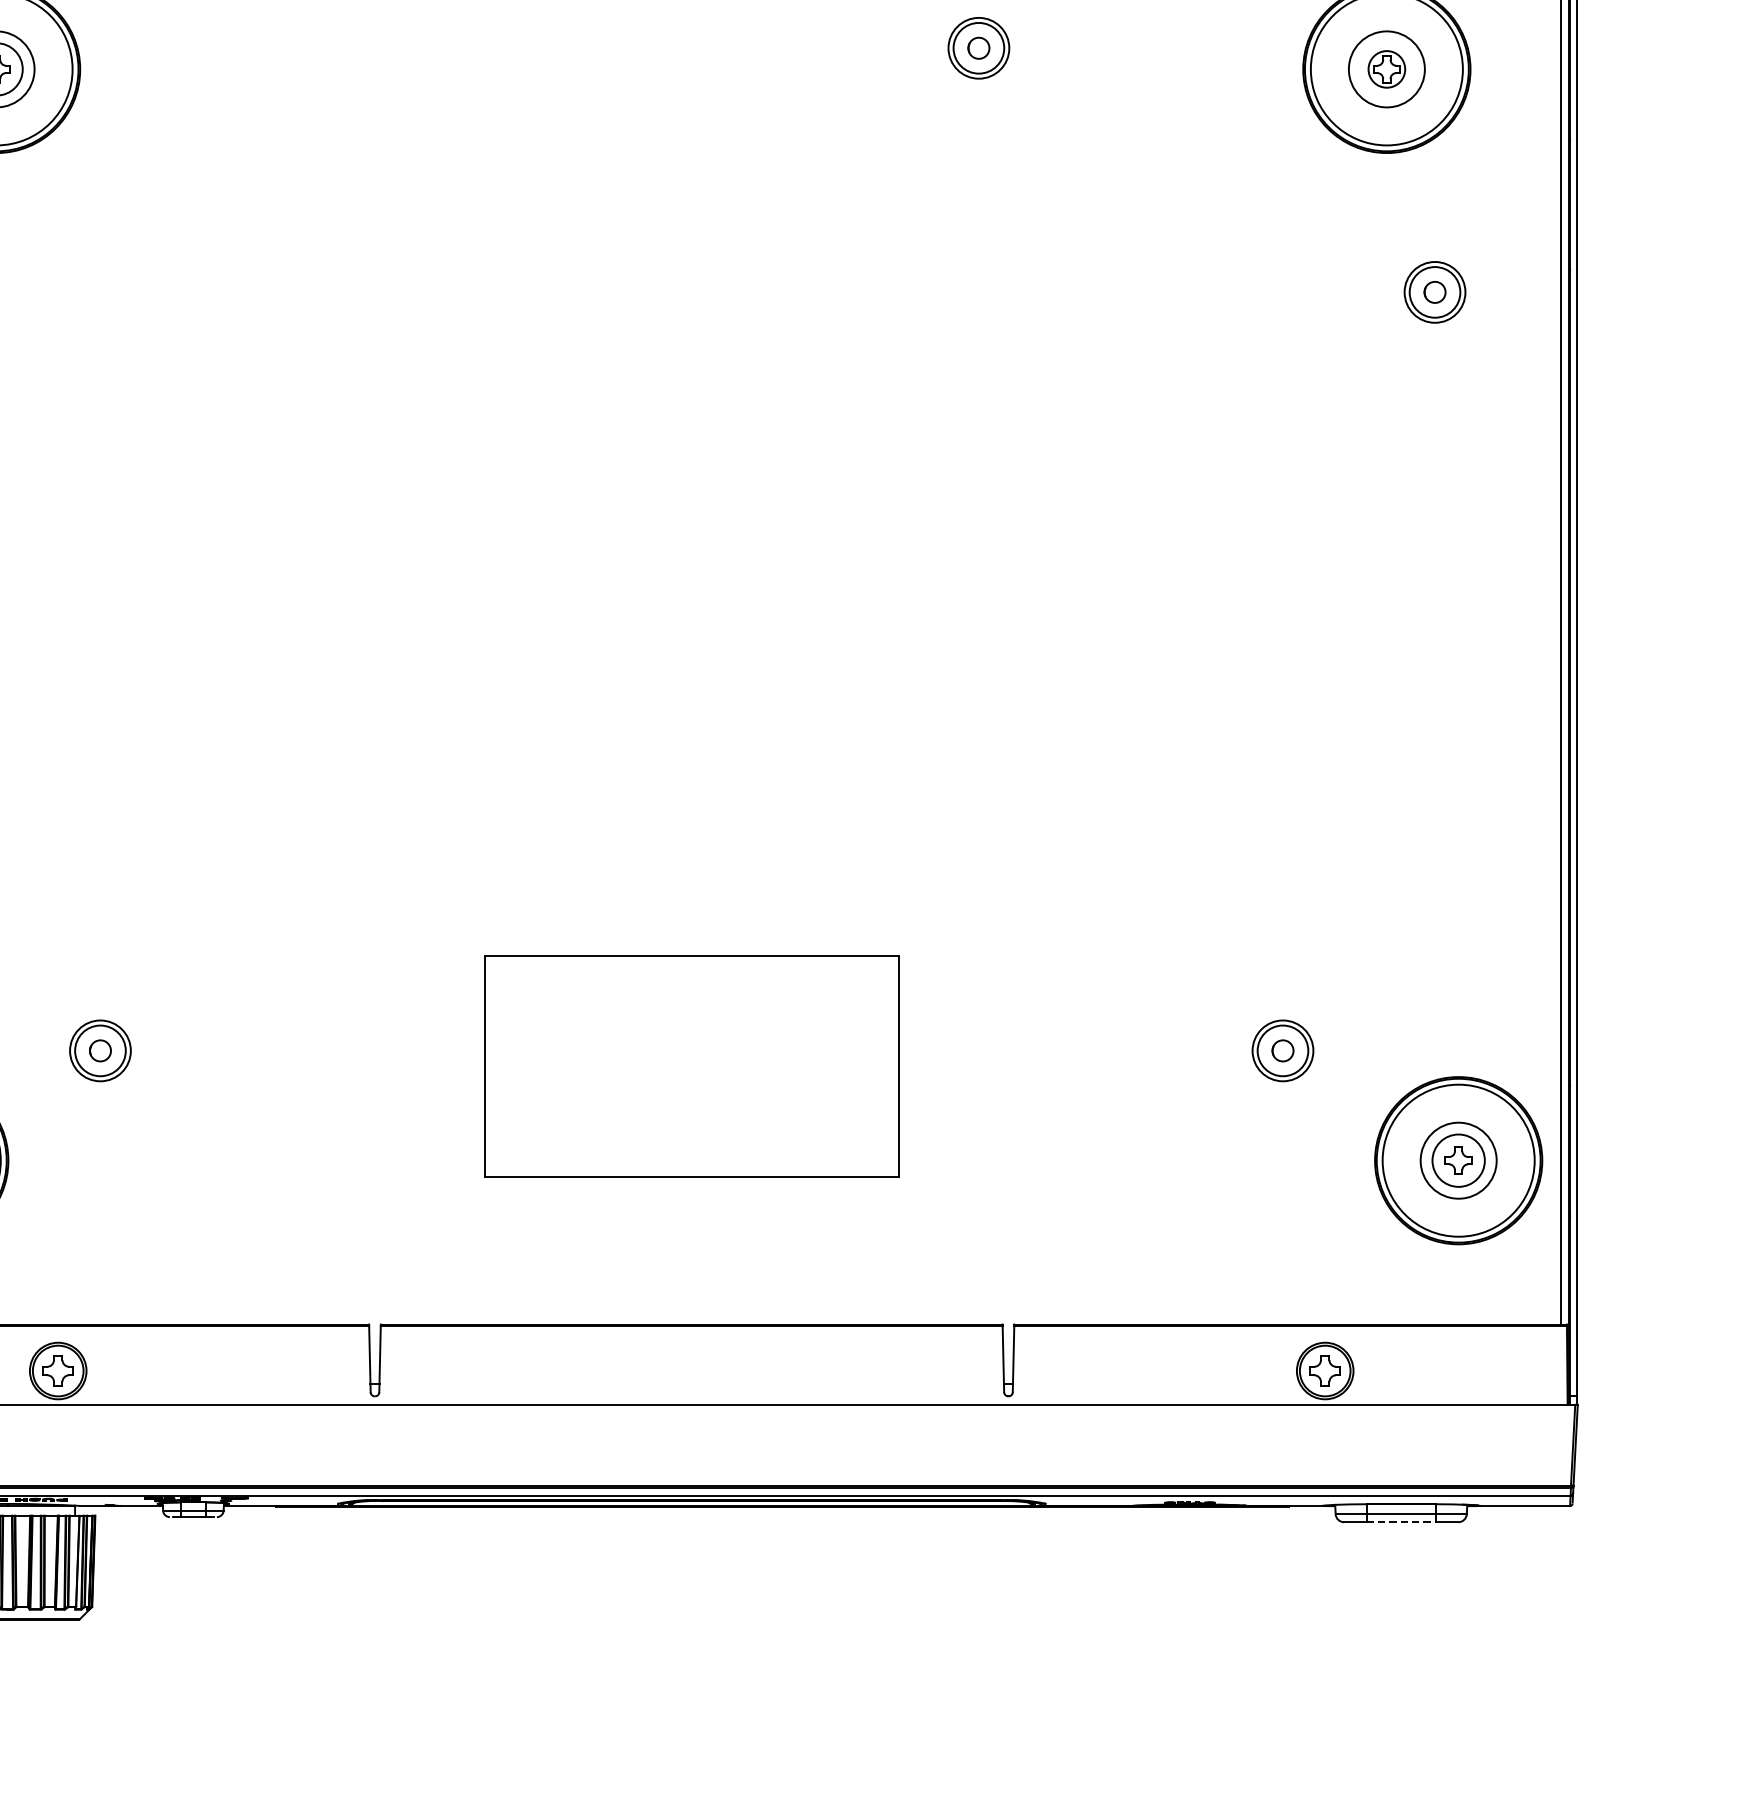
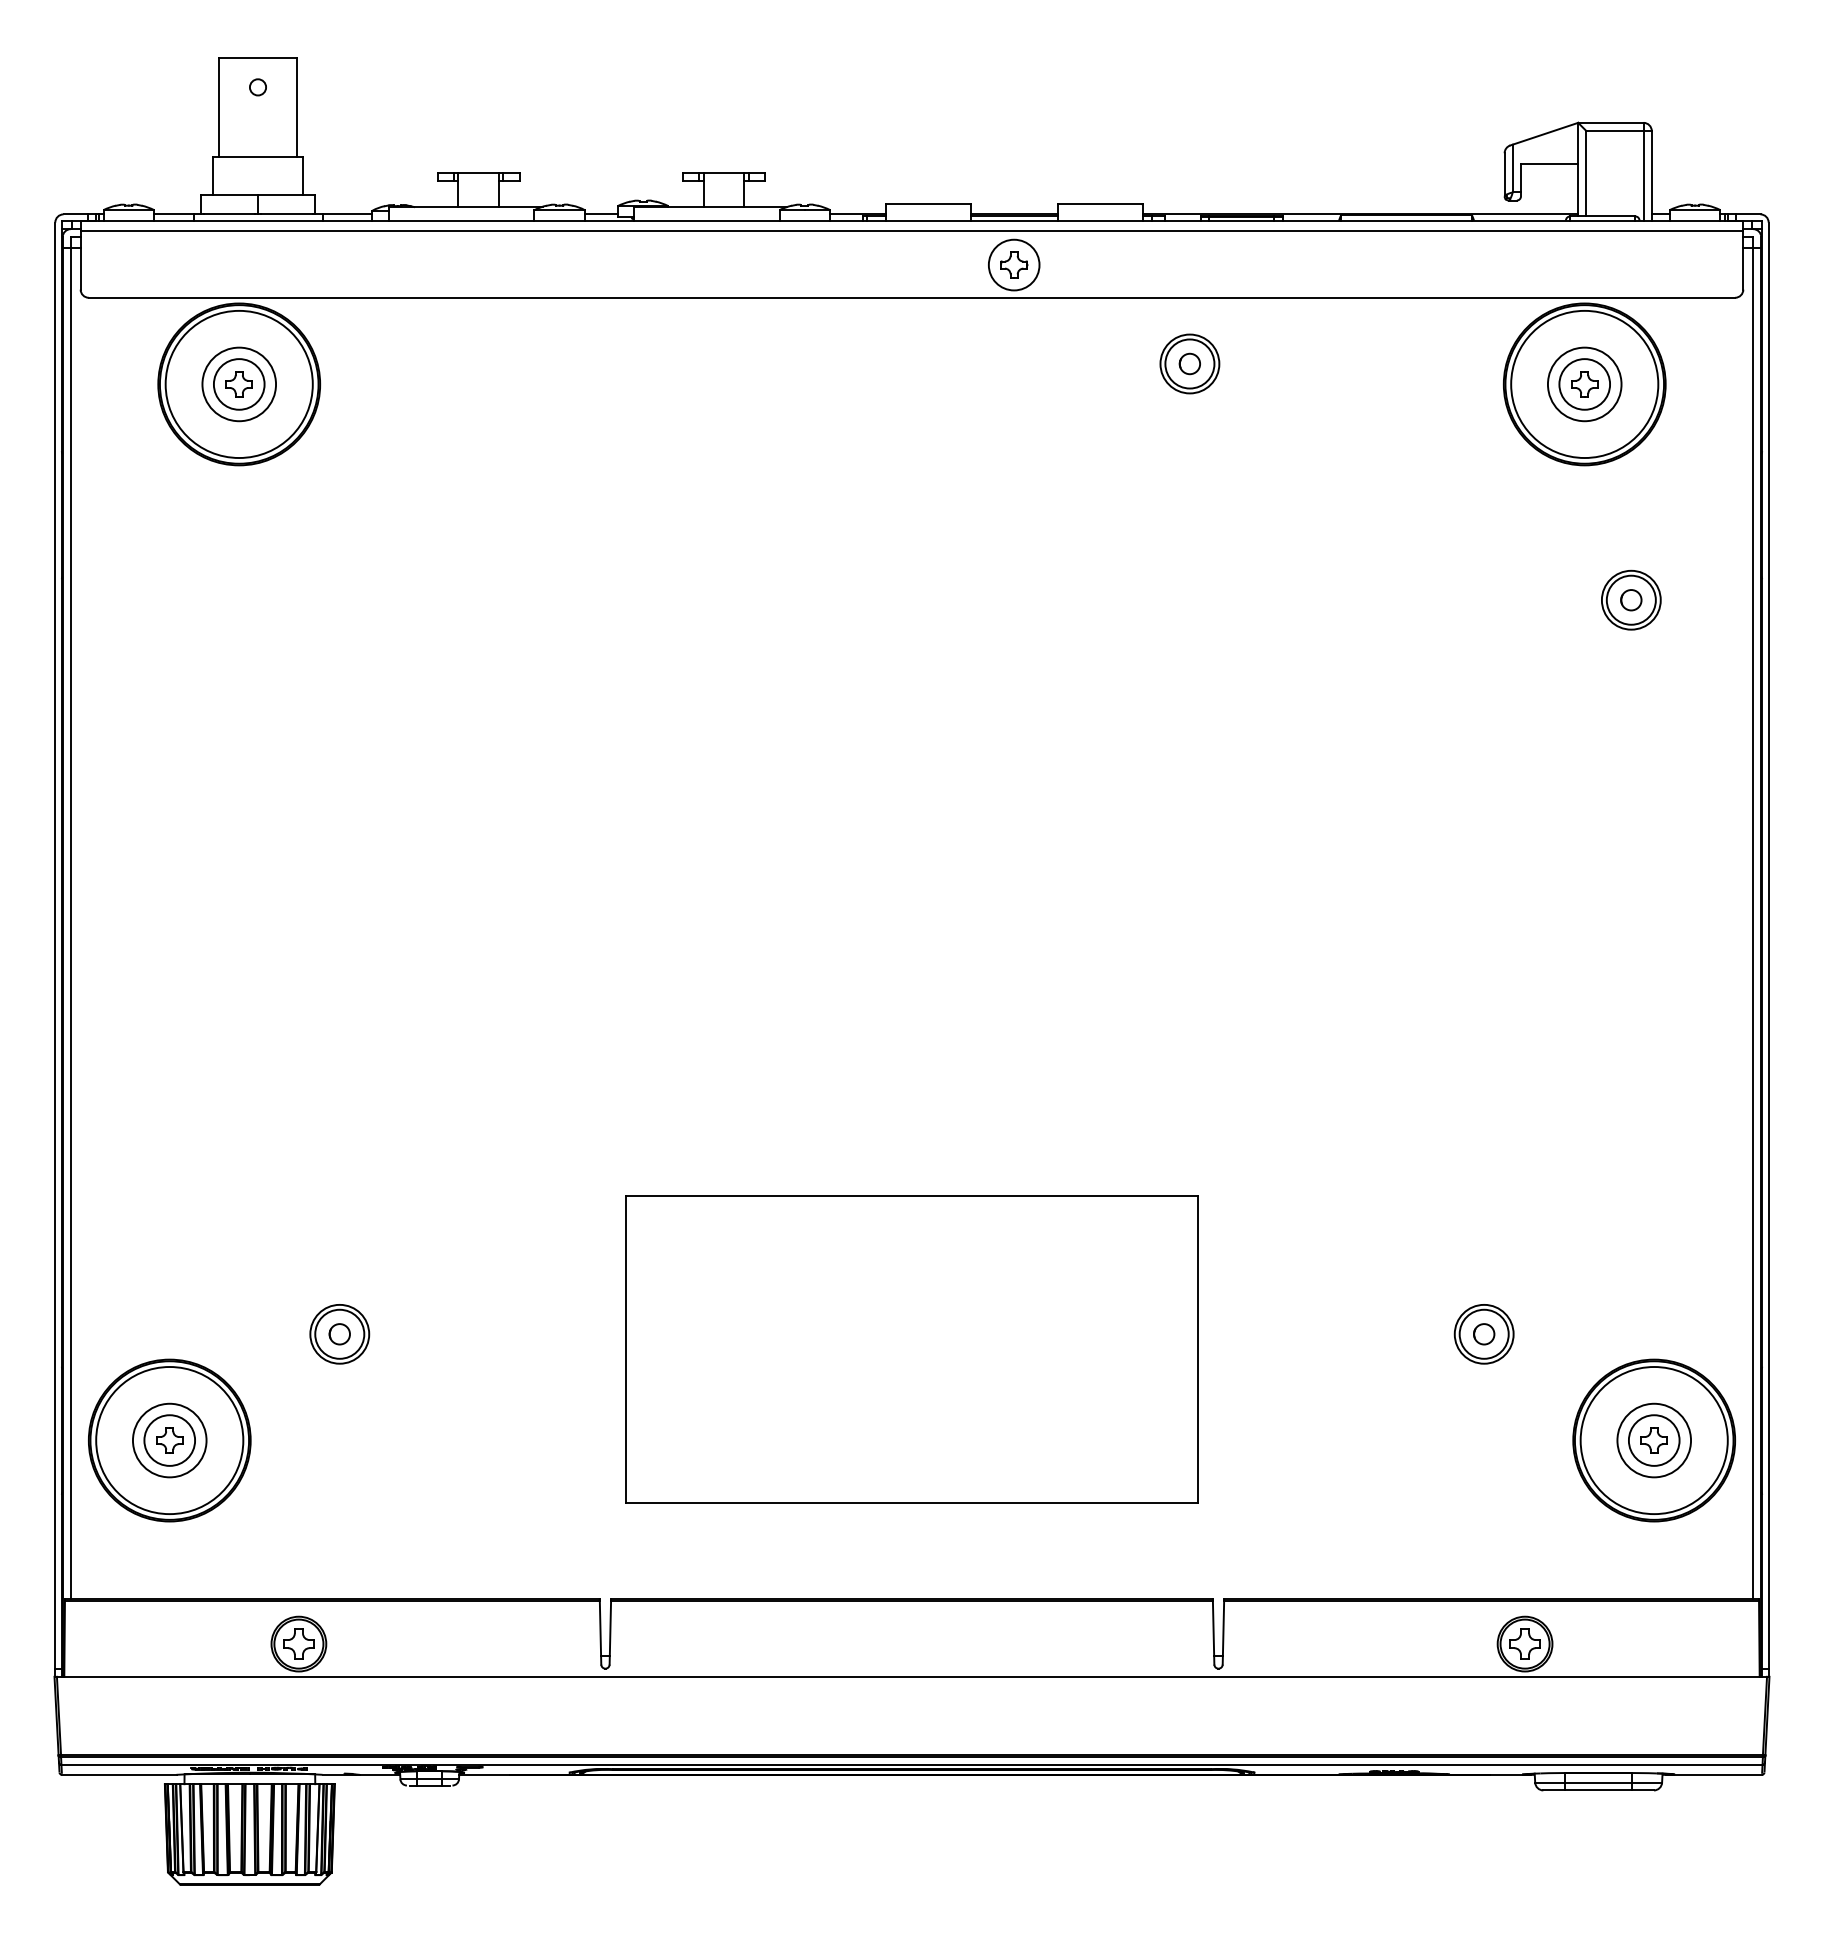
circle: (1386, 69) -> (1584, 384), size x1.43
part: (691, 1066) -> (911, 1349), size x1.43
line: (1401, 1522) -> (1598, 1790), dashed -> solid

